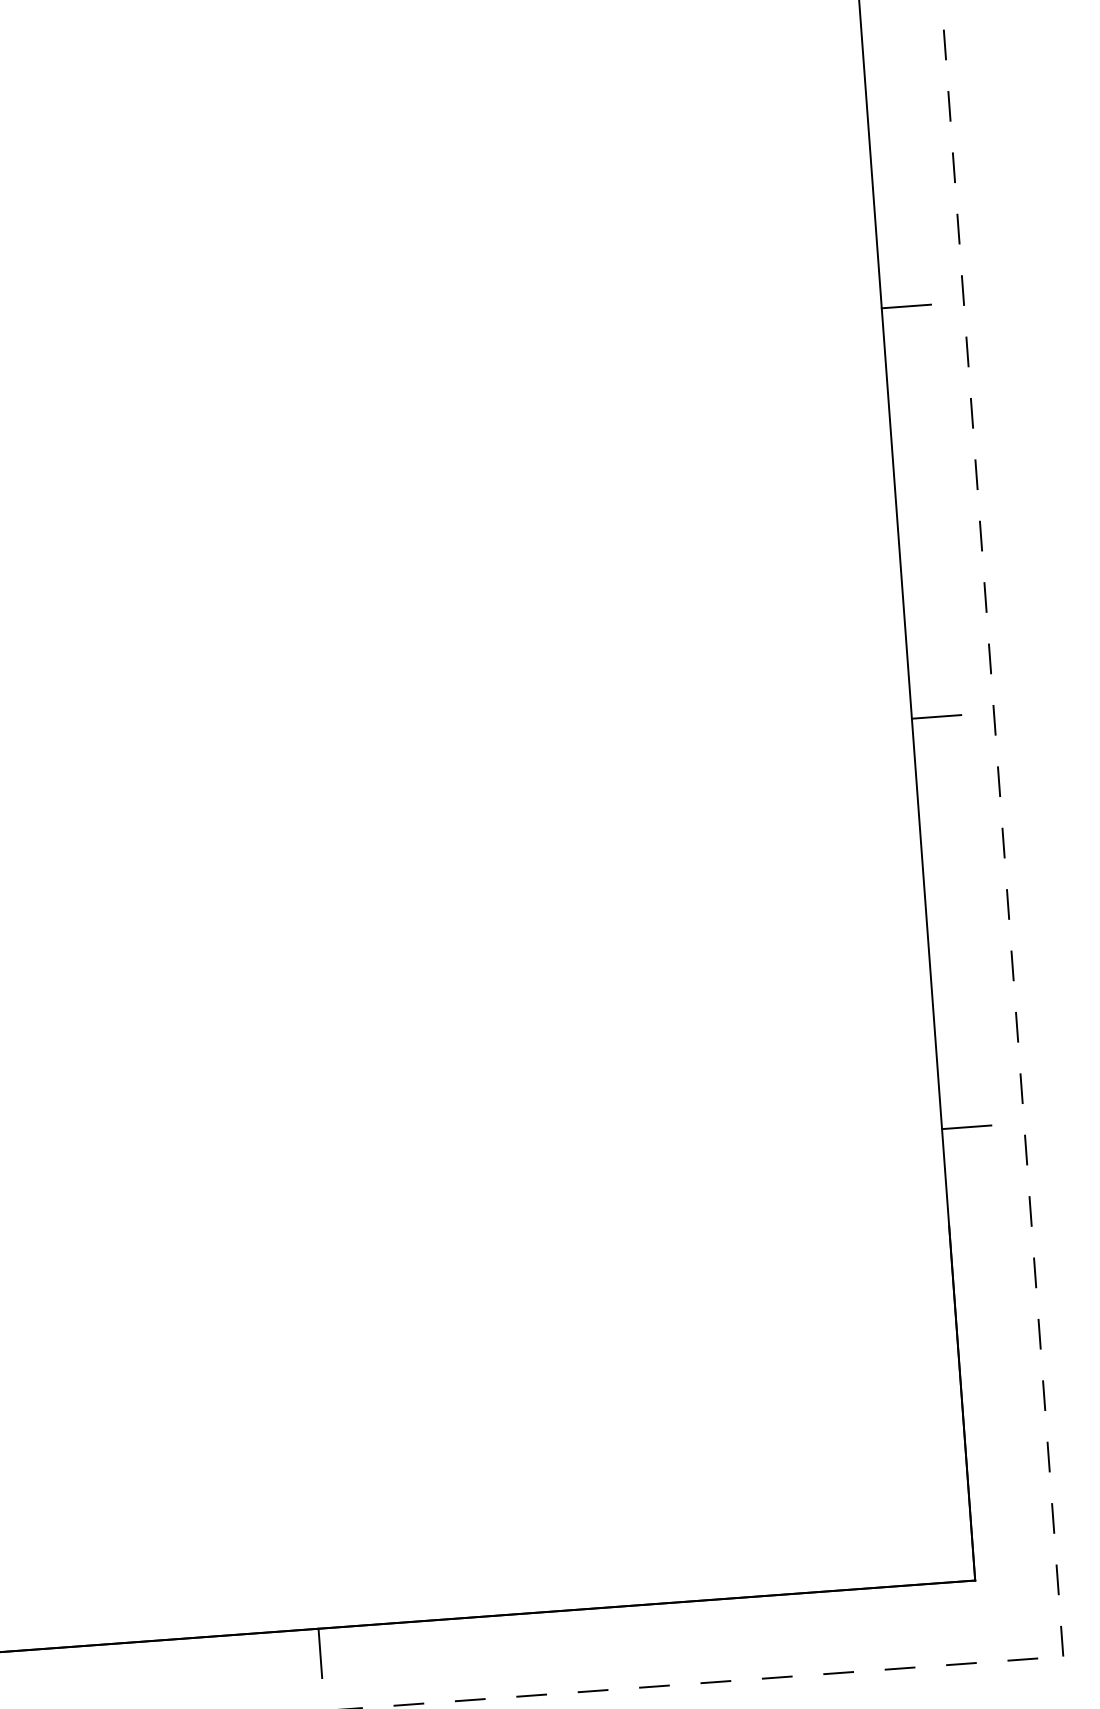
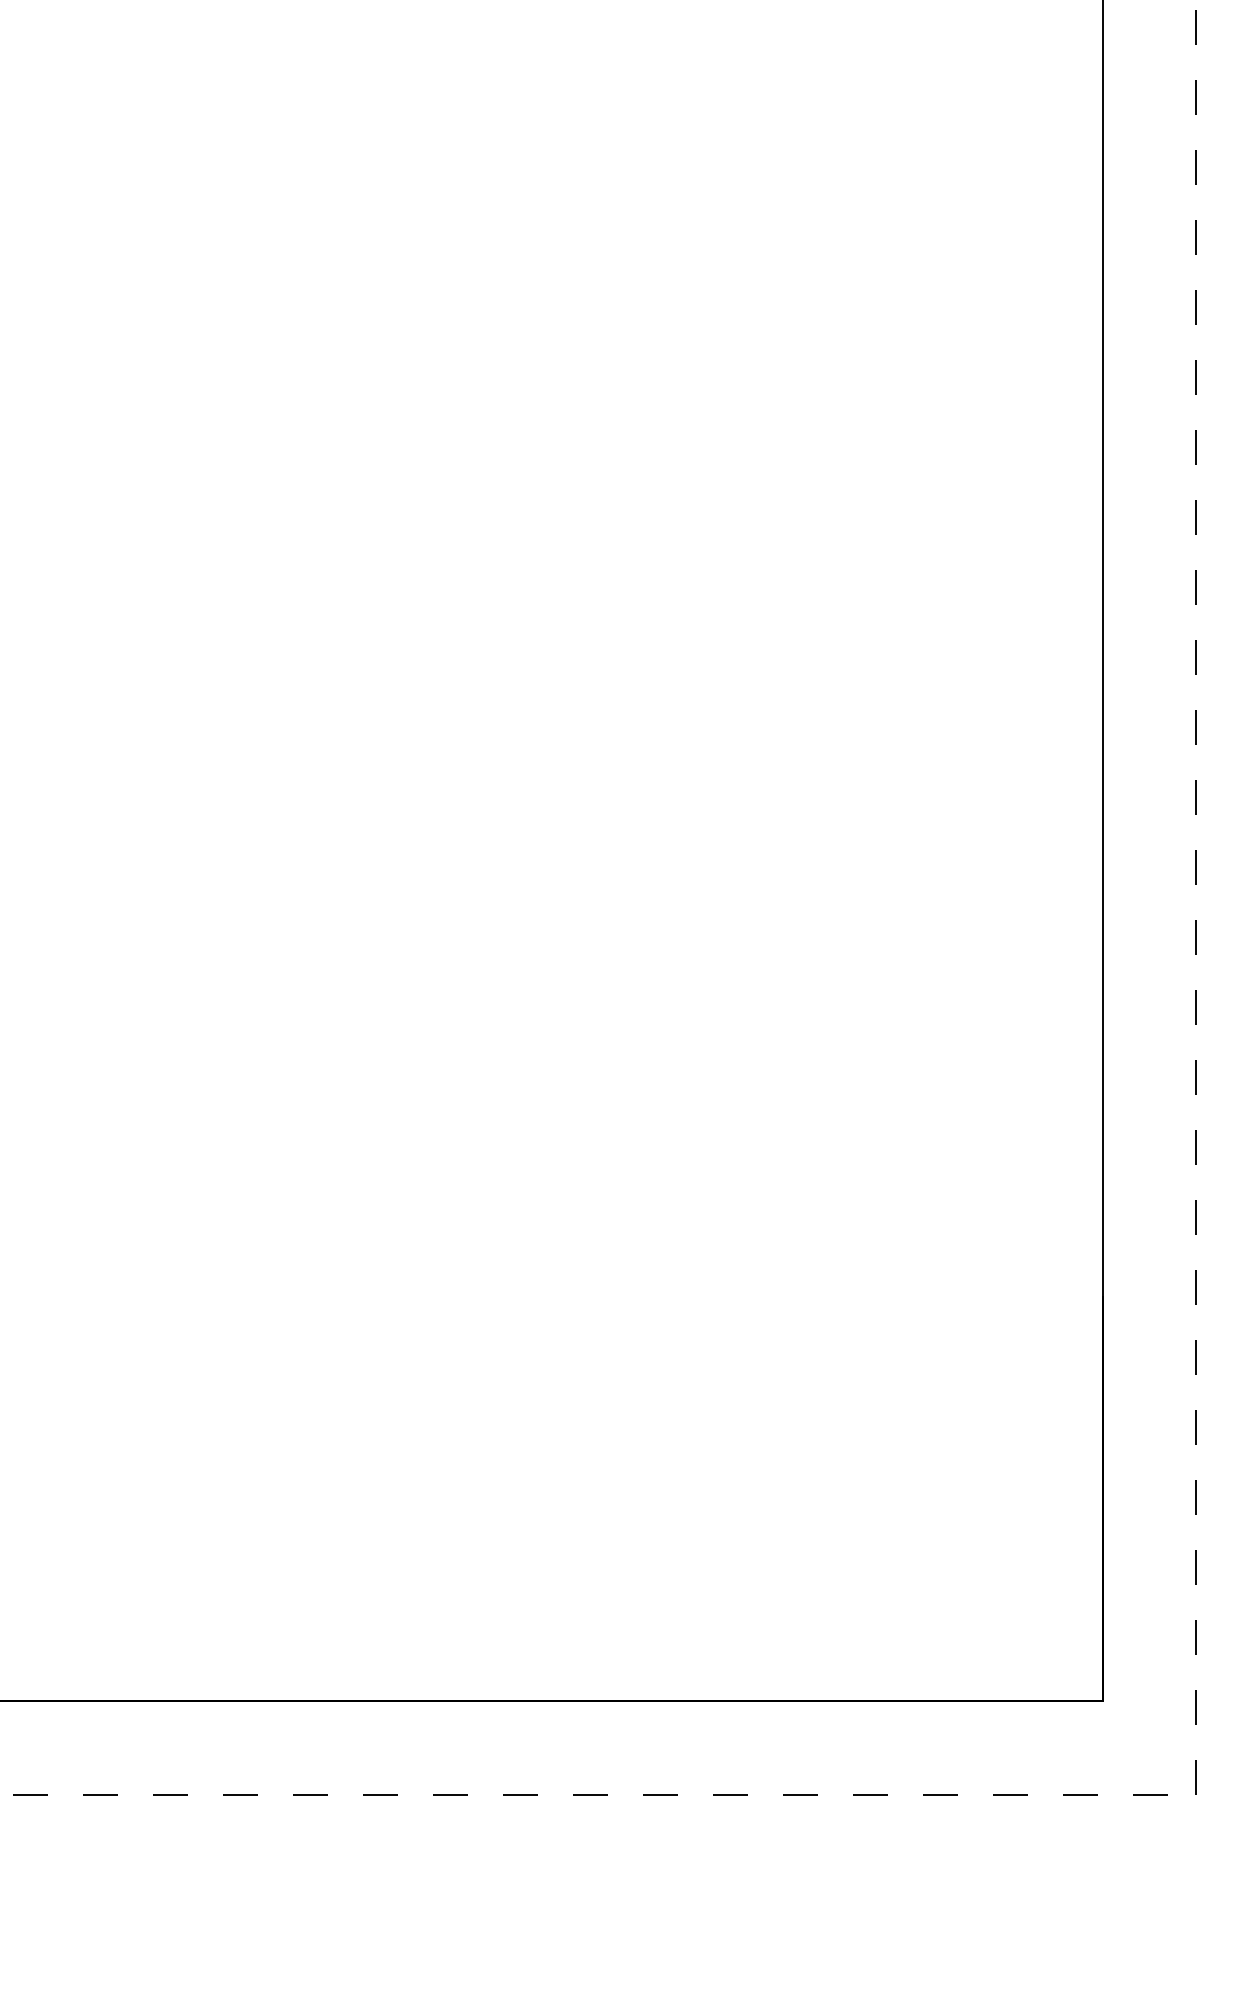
line: (906, 306) -> (1130, 251), removed
line: (936, 716) -> (1130, 718), removed
line: (966, 1127) -> (1130, 1186), removed
line: (320, 1653) -> (354, 1729), removed

